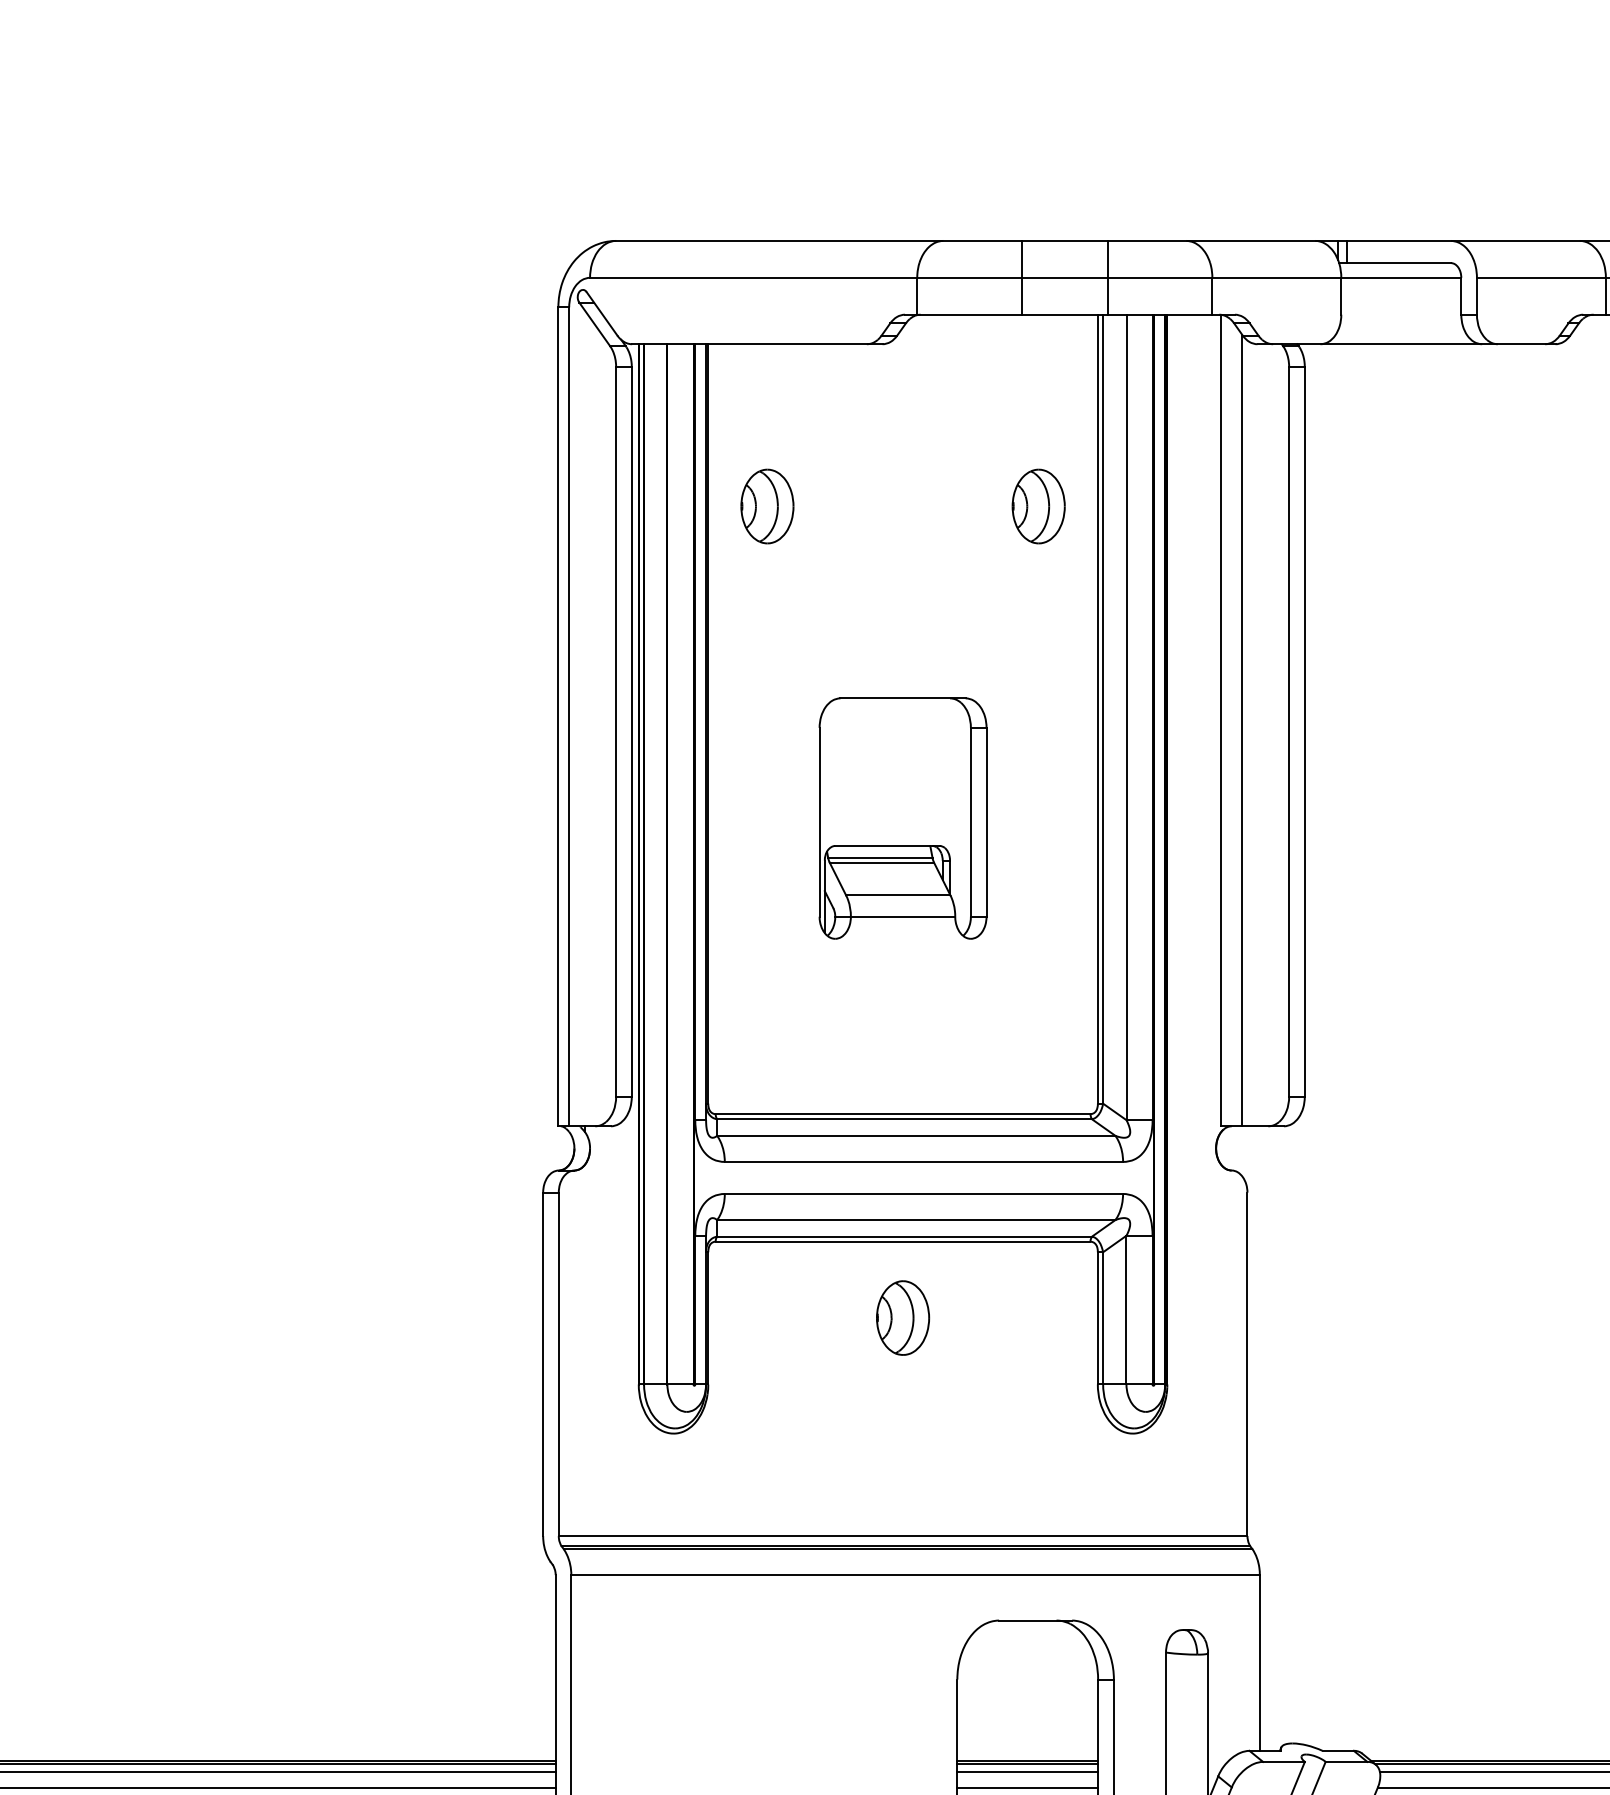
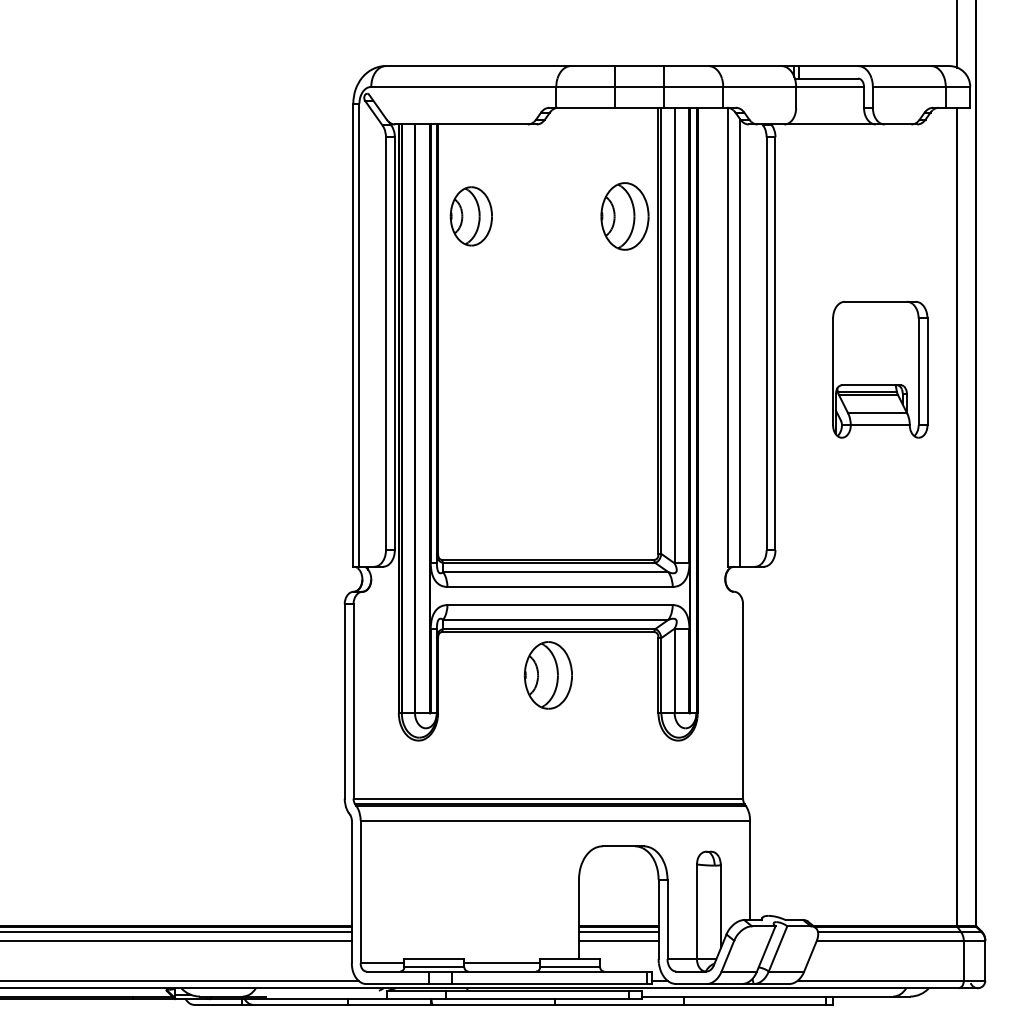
part: (767, 505) -> (471, 215), size x1.4
part: (1037, 505) -> (624, 215), size x1.6
part: (903, 818) -> (880, 369), moved
part: (901, 1316) -> (547, 674), size x1.6

